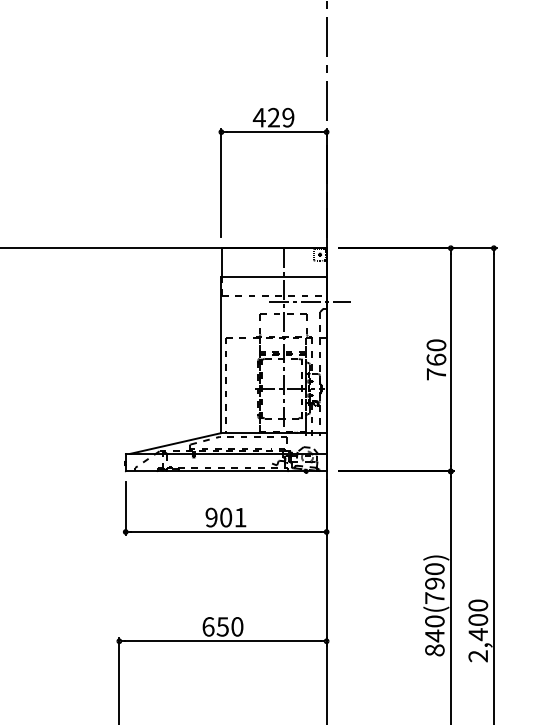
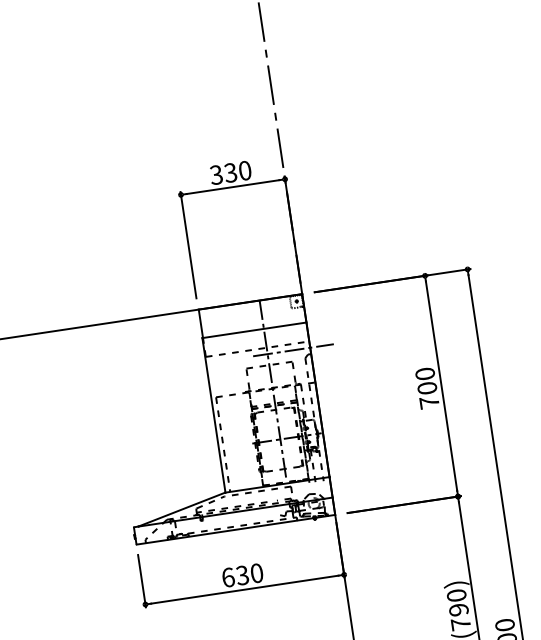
text: (273, 117) -> (230, 172), 429 -> 330
text: (436, 359) -> (427, 387), 760 -> 700
text: (225, 517) -> (242, 575), 901 -> 630

